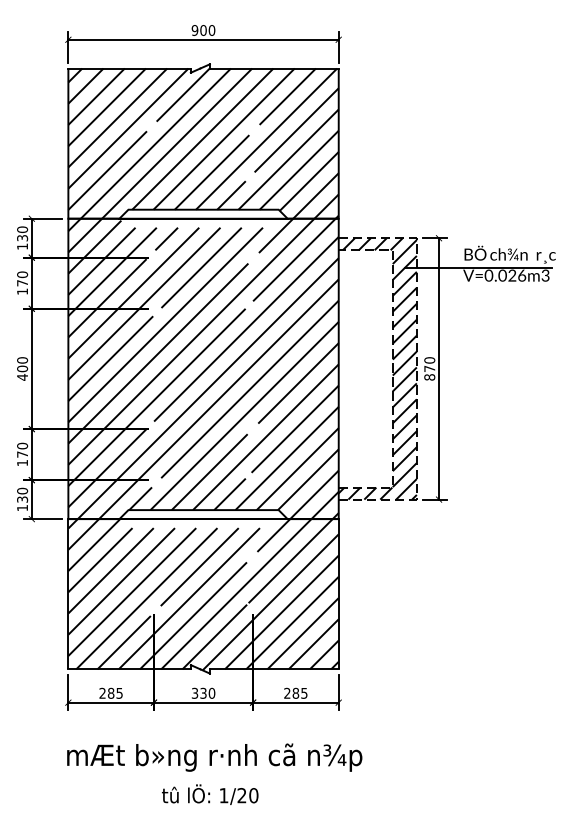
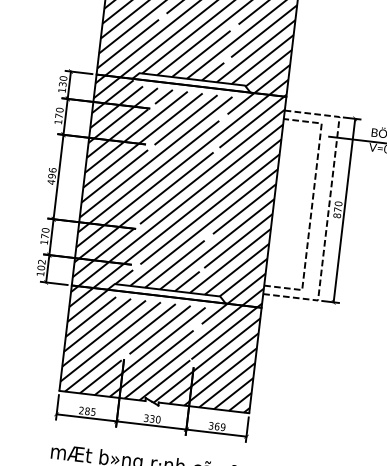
text: (22, 364) -> (52, 173), 400 -> 496
hatch: (377, 368) -> (301, 205), removed
text: (22, 494) -> (41, 264), 130 -> 102
text: (295, 692) -> (216, 425), 285 -> 369

